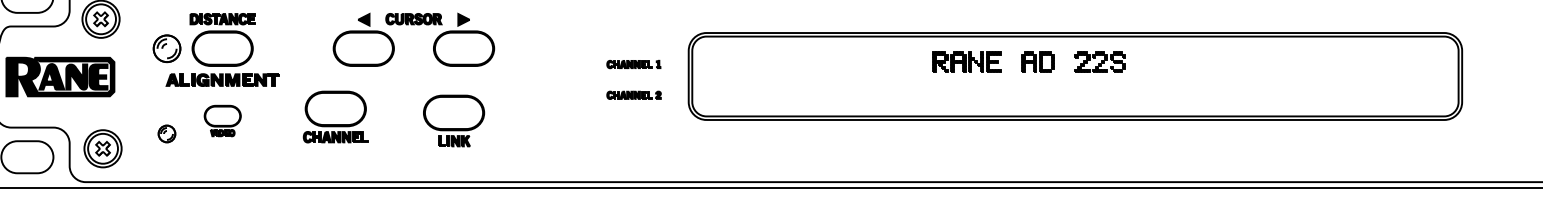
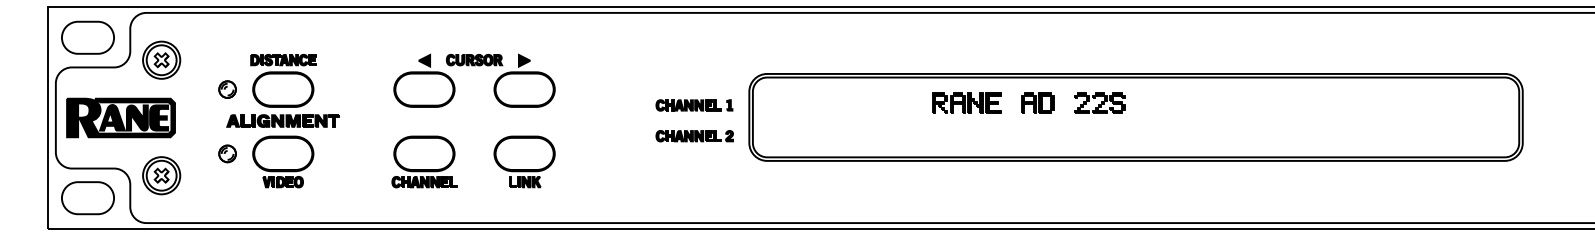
part: (166, 48) -> (227, 89), size x0.62
part: (1028, 61) -> (1028, 102), moved
part: (633, 64) -> (694, 105), size x1.43
part: (633, 95) -> (694, 136), size x1.43
part: (335, 116) -> (424, 161), moved
part: (222, 120) -> (283, 161), size x1.67
part: (453, 120) -> (524, 161), moved
part: (166, 133) -> (227, 153), moved
part: (102, 148) -> (161, 175), moved

